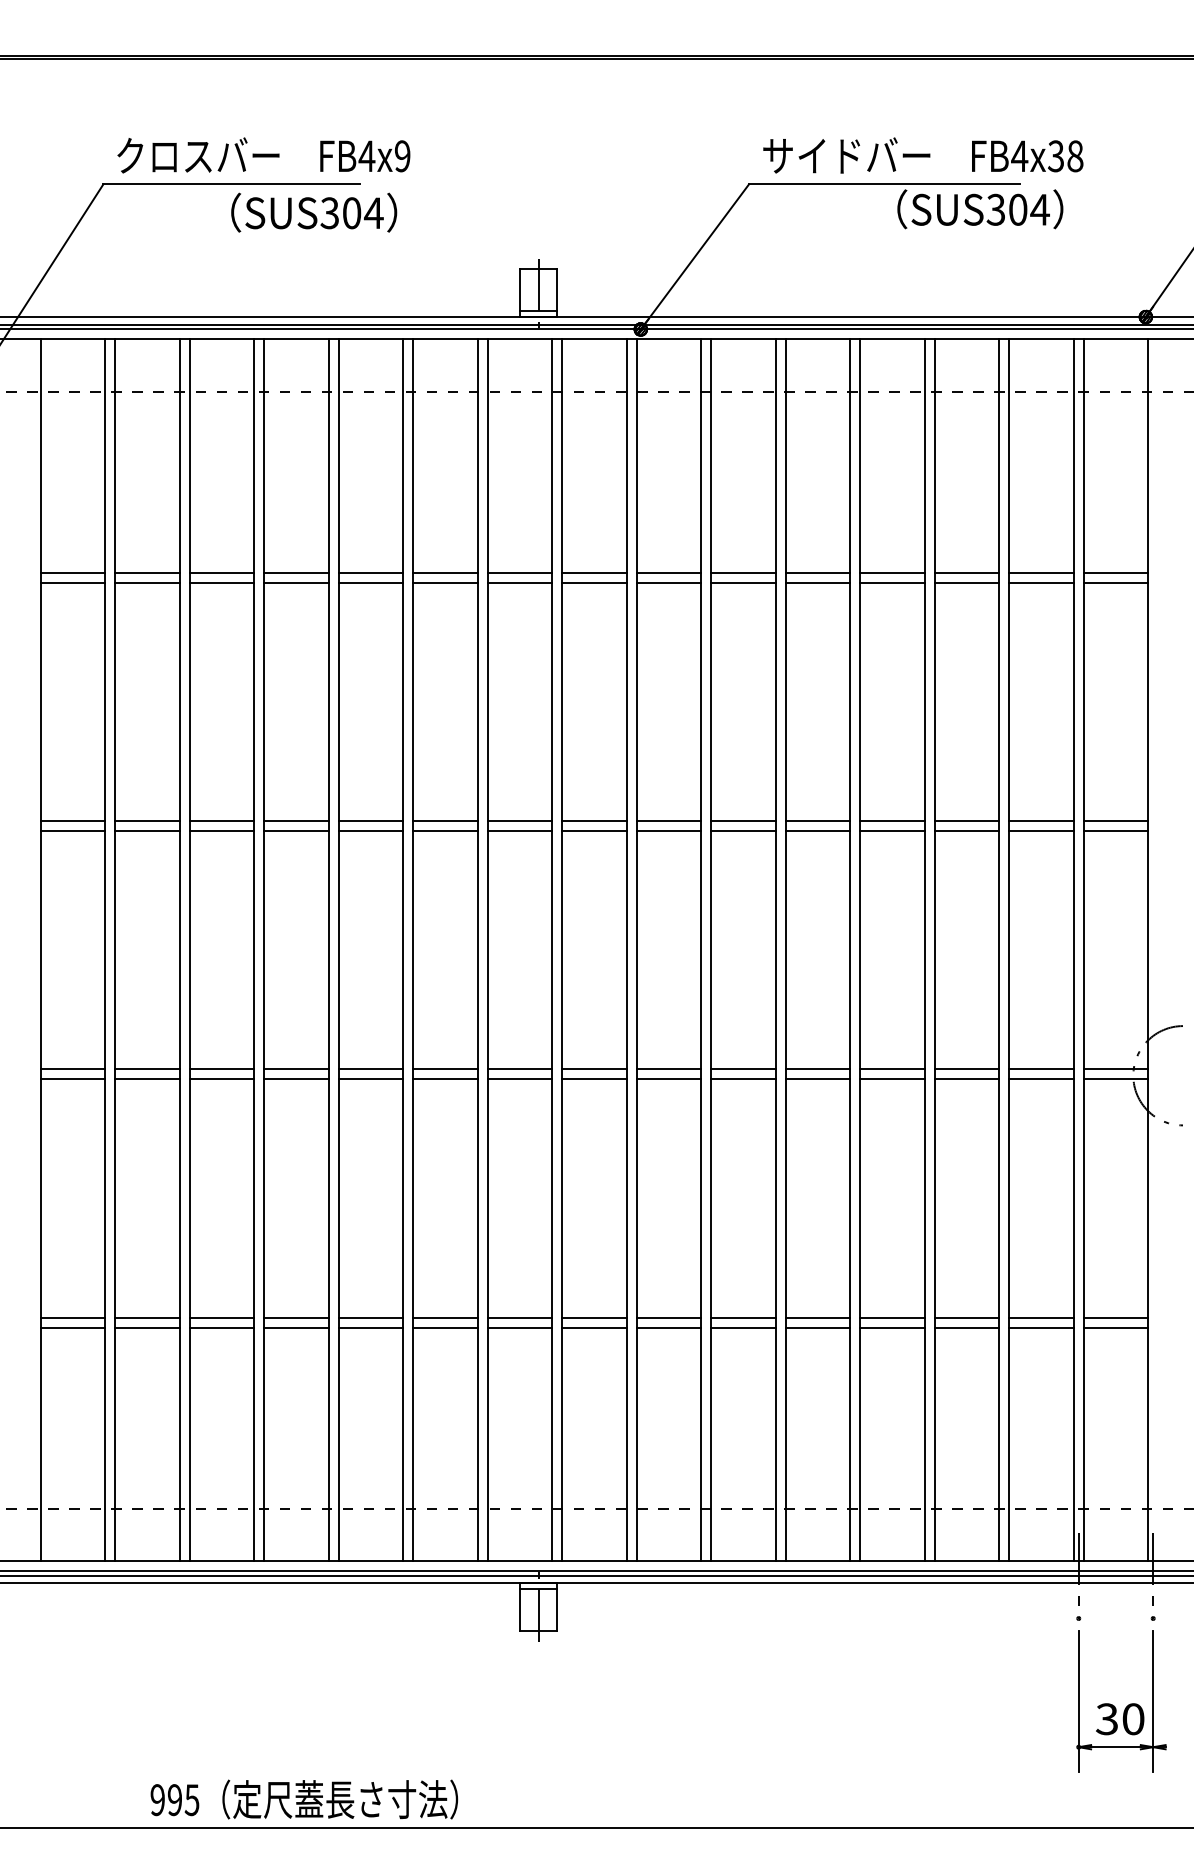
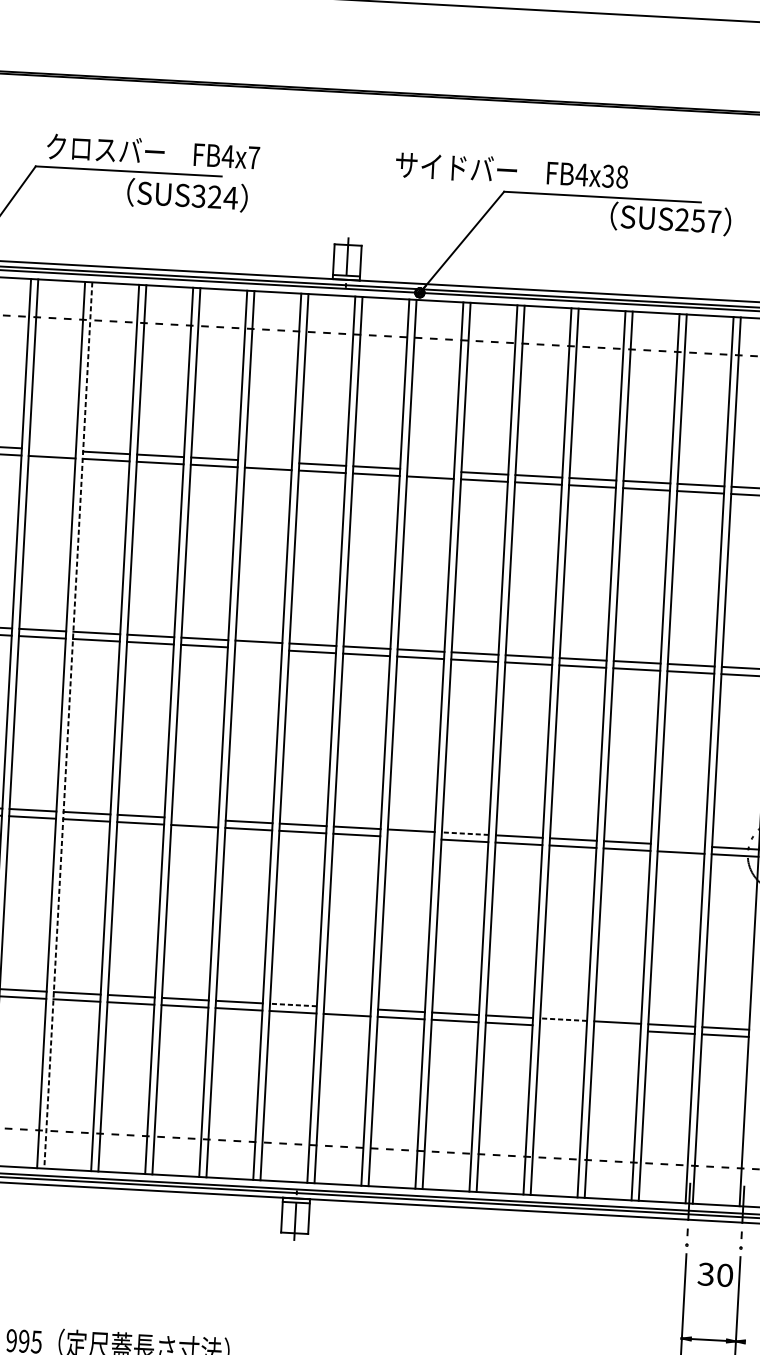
text: (923, 155) -> (512, 170), moved
text: (402, 156) -> (253, 158), FB4x9 -> FB4x7
text: (1017, 209) -> (697, 220), SUS304 -> SUS257
text: (351, 213) -> (214, 197), SUS304 -> SUS324
line: (147, 572) -> (52, 449), removed
line: (445, 572) -> (268, 461), removed
line: (668, 572) -> (430, 470), removed
line: (445, 831) -> (258, 649), removed
line: (189, 950) -> (68, 725), solid -> dashed
line: (370, 1069) -> (194, 819), removed
line: (743, 1069) -> (465, 833), solid -> dashed
line: (1041, 1069) -> (681, 845), removed
line: (668, 1079) -> (410, 838), removed
line: (519, 1317) -> (293, 1004), solid -> dashed
line: (594, 1317) -> (347, 1007), removed
line: (892, 1317) -> (563, 1019), solid -> dashed
line: (892, 1327) -> (563, 1026), removed
line: (966, 1327) -> (616, 1029), removed
text: (1120, 1719) -> (715, 1275), moved

